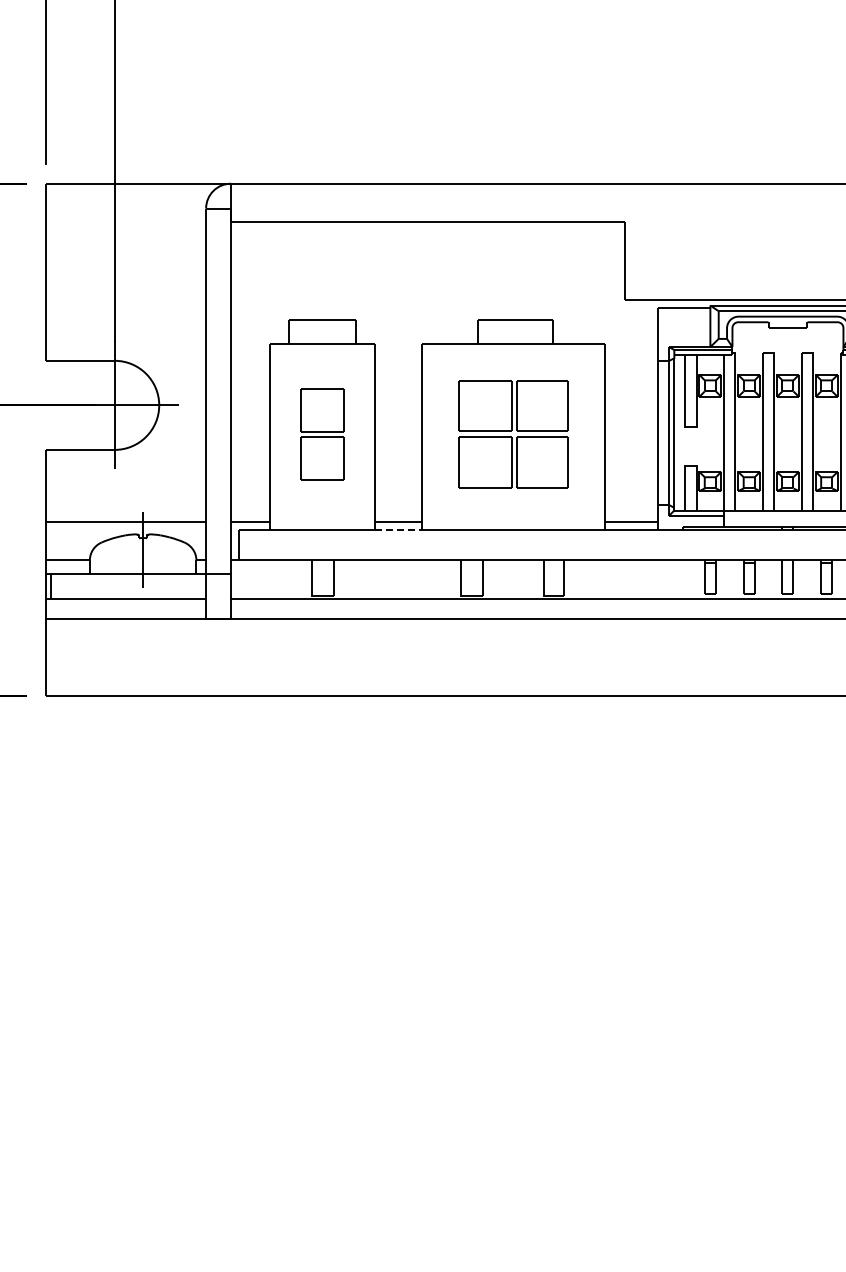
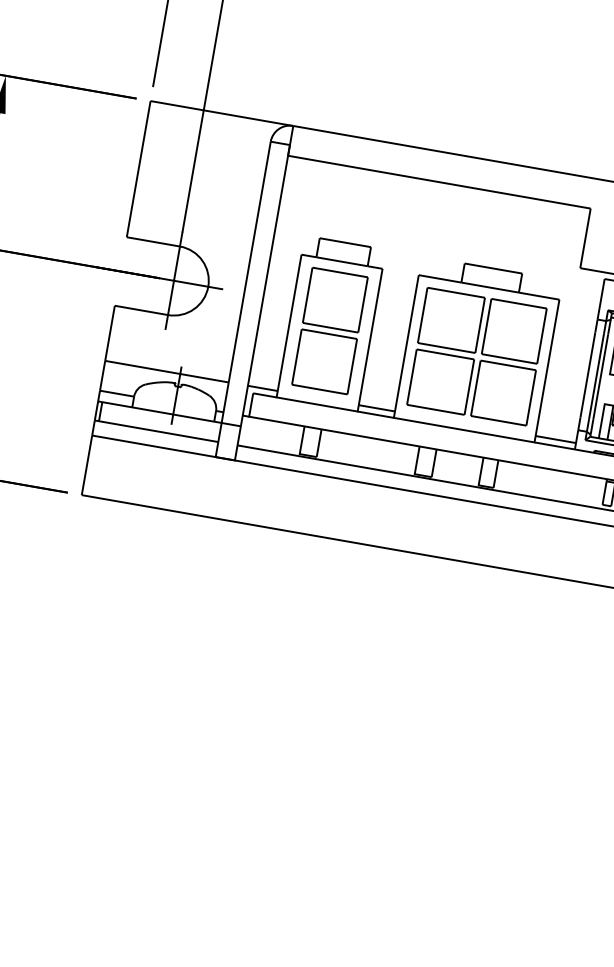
part: (322, 434) -> (329, 331), size x1.67
part: (513, 434) -> (476, 356), size x1.43
line: (398, 529) -> (375, 414), dashed -> solid

